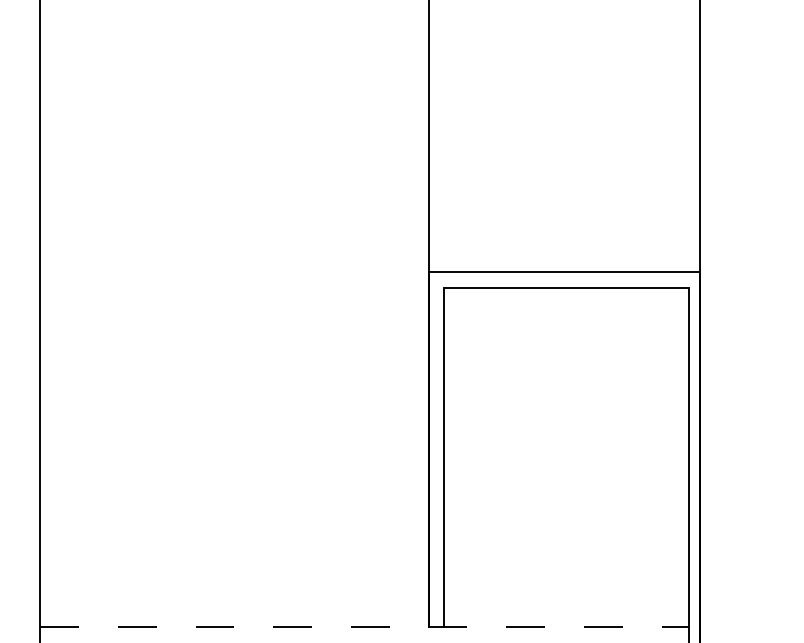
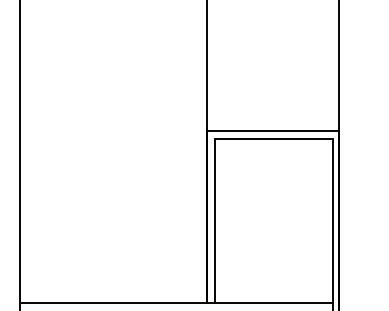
line: (364, 627) -> (176, 303), dashed -> solid

